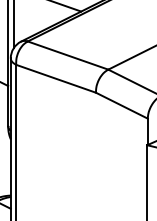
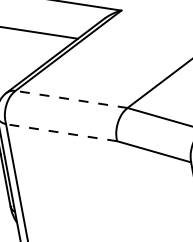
line: (68, 55) -> (72, 99), solid -> dashed
line: (55, 78) -> (60, 132), solid -> dashed

